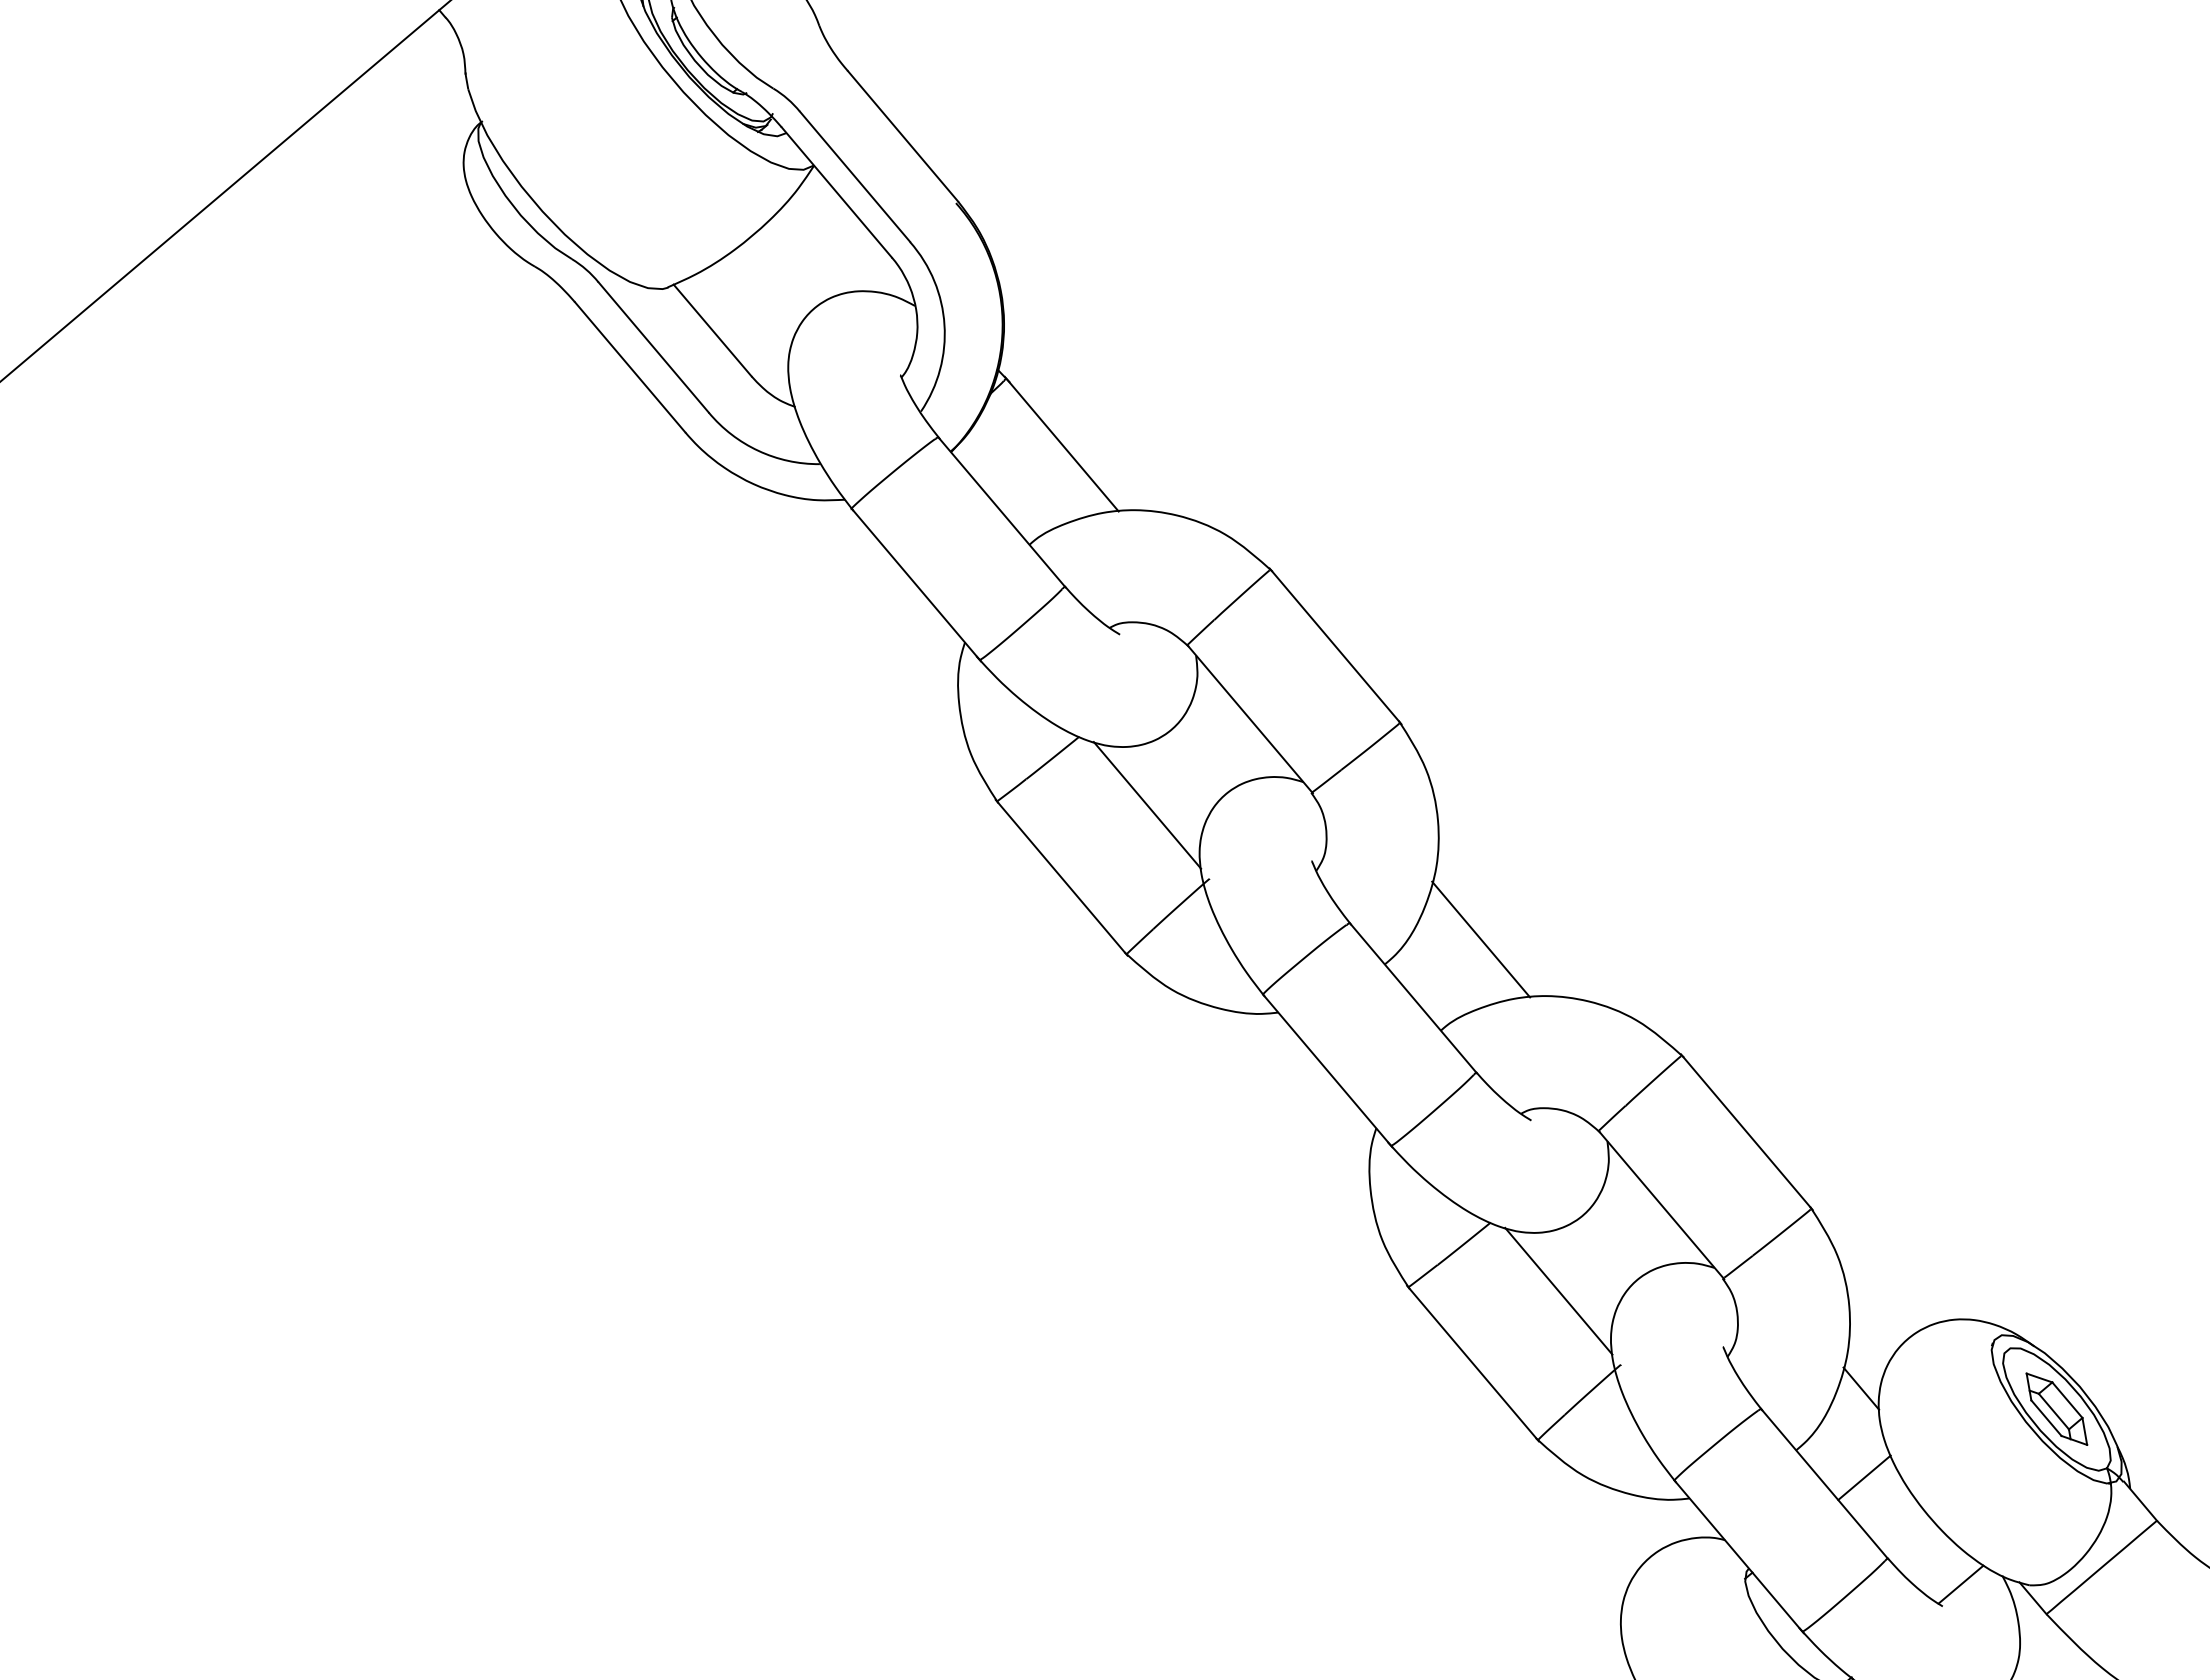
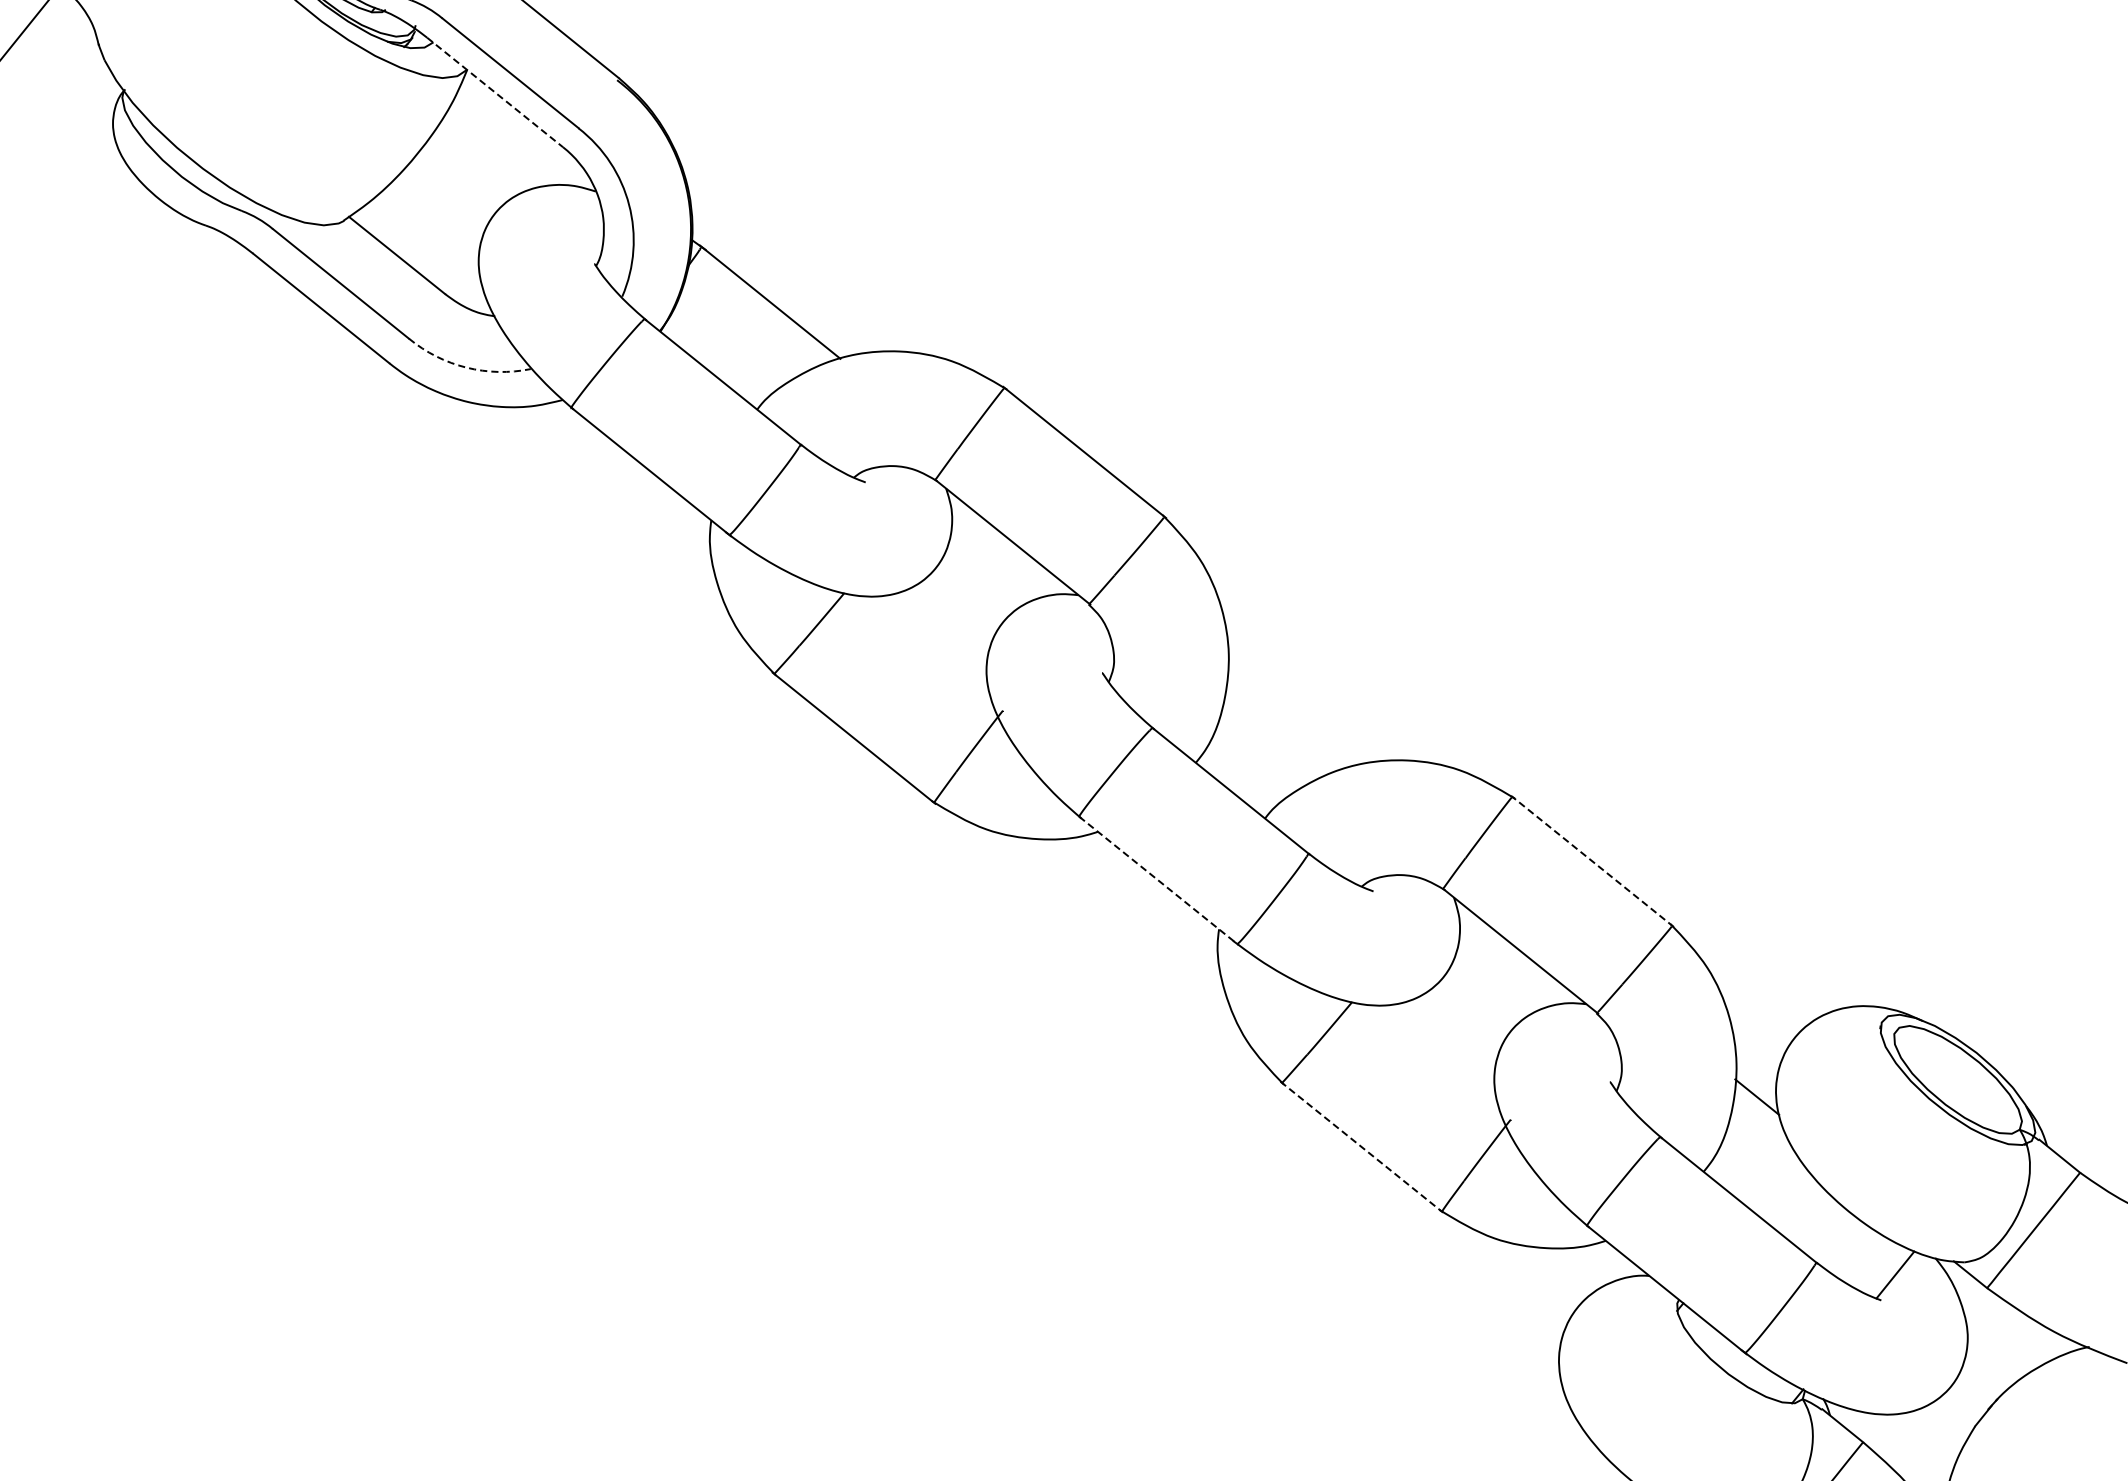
line: (837, 192) -> (495, 92), solid -> dashed
arc: (758, 450) -> (466, 367), solid -> dashed
line: (1147, 805) -> (926, 648), removed
line: (1481, 939) -> (1288, 719), removed
line: (1327, 1070) -> (1158, 880), solid -> dashed
line: (1746, 1131) -> (1591, 860), solid -> dashed
line: (1558, 1290) -> (1433, 1057), removed
line: (1473, 1363) -> (1362, 1146), solid -> dashed
part: (2056, 1408) -> (1957, 1079), removed
line: (1864, 1477) -> (1777, 1185), removed

